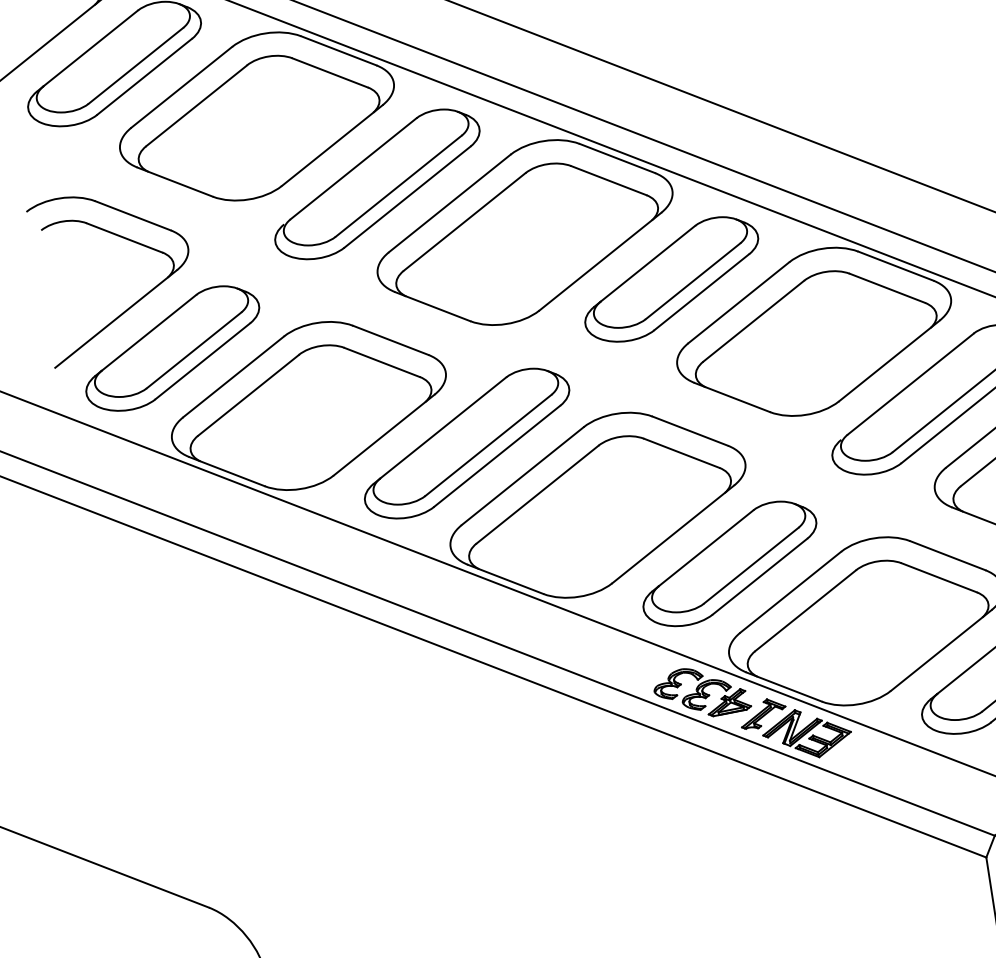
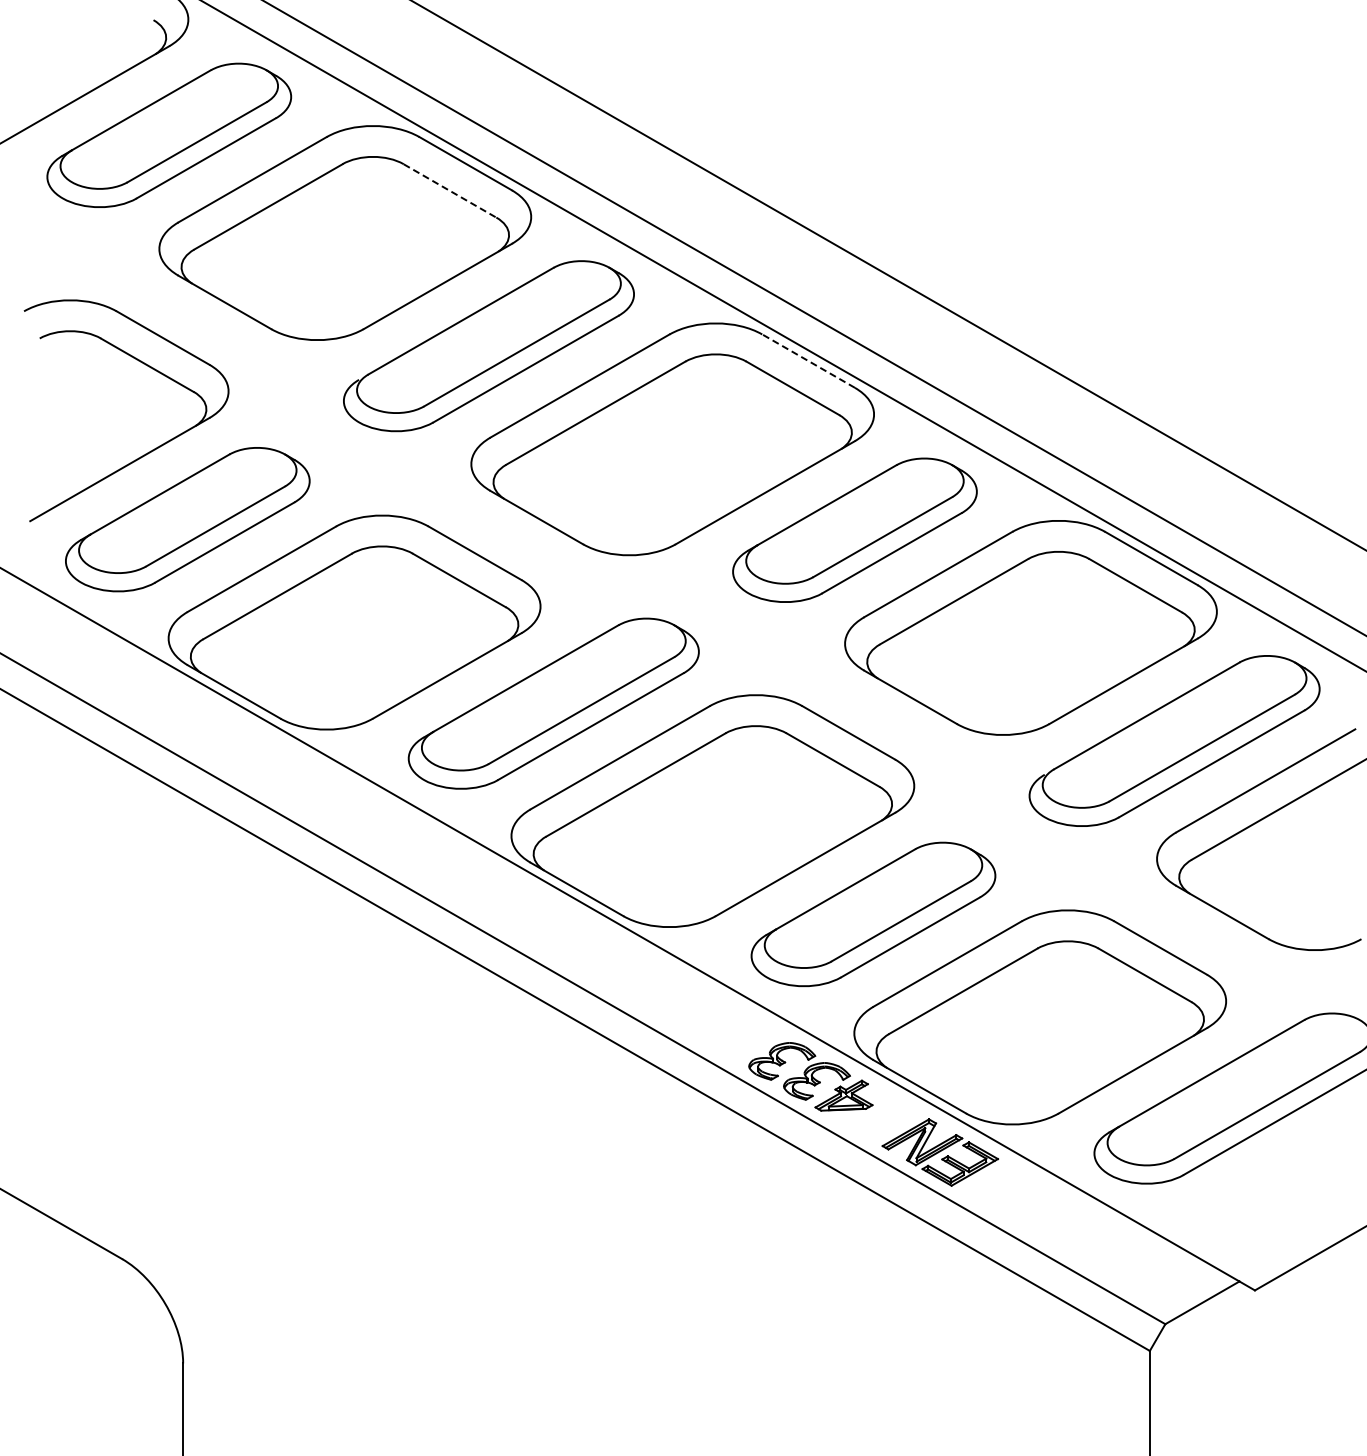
line: (330, 73) -> (450, 191), solid -> dashed
line: (617, 158) -> (808, 360), solid -> dashed
part: (762, 713) -> (886, 1117), removed

